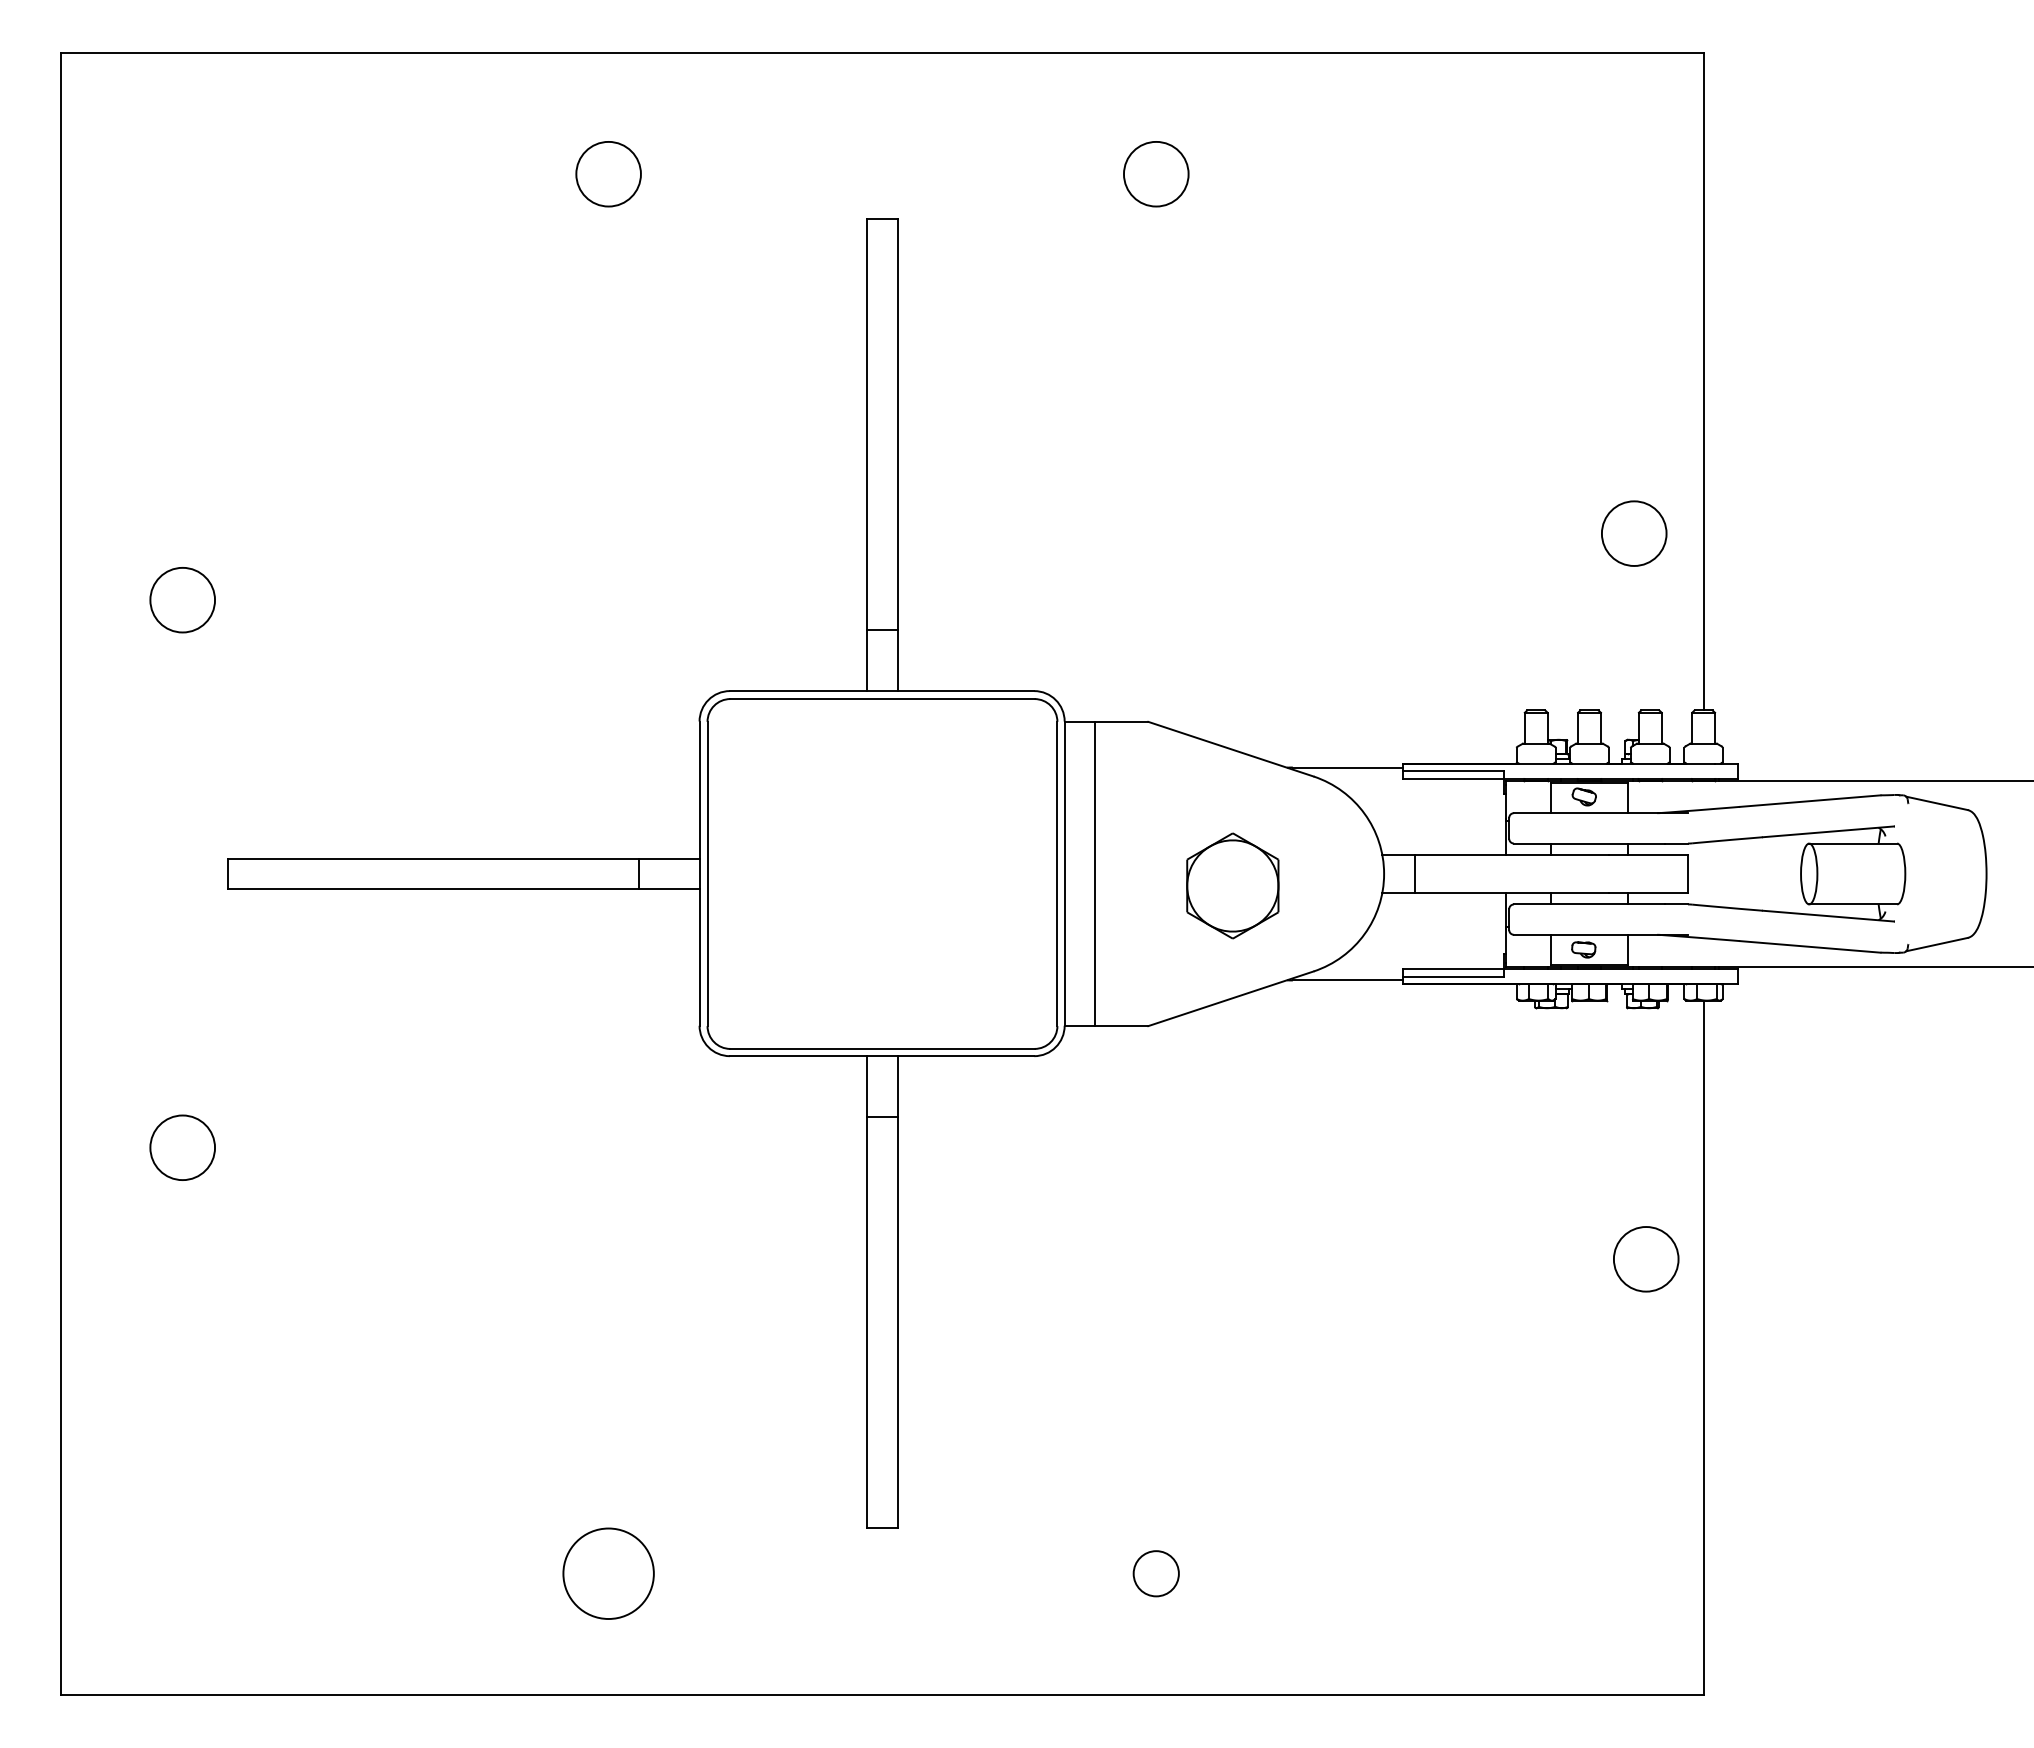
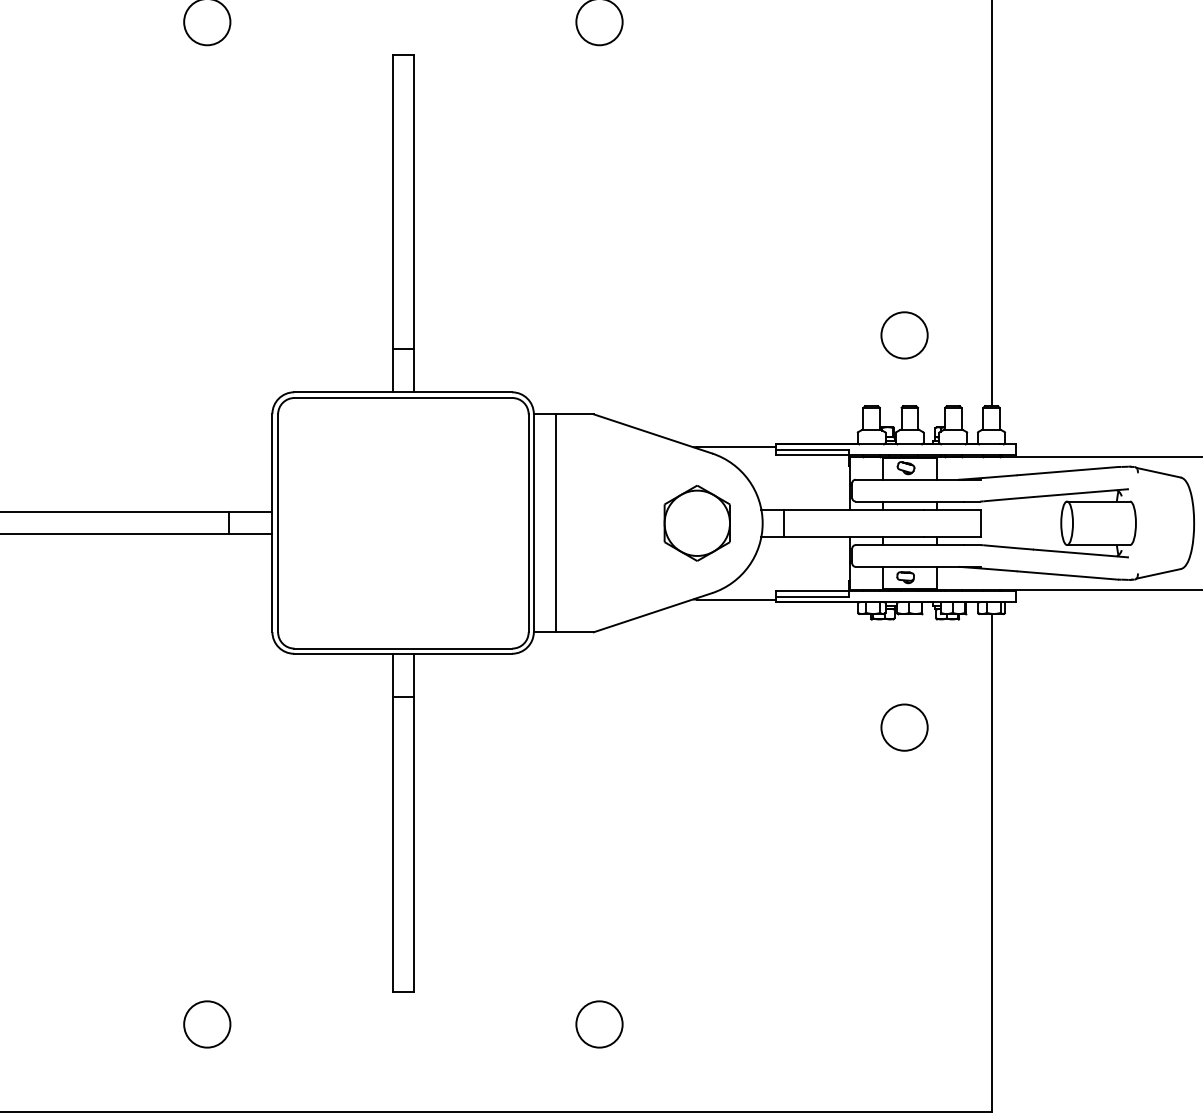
circle: (1634, 533) -> (904, 335), moved
part: (1232, 885) -> (697, 522), moved
circle: (1646, 1259) -> (904, 727), moved
circle: (608, 1573) -> (207, 1024), size x0.71
circle: (1155, 1573) -> (598, 1024), size x1.43

